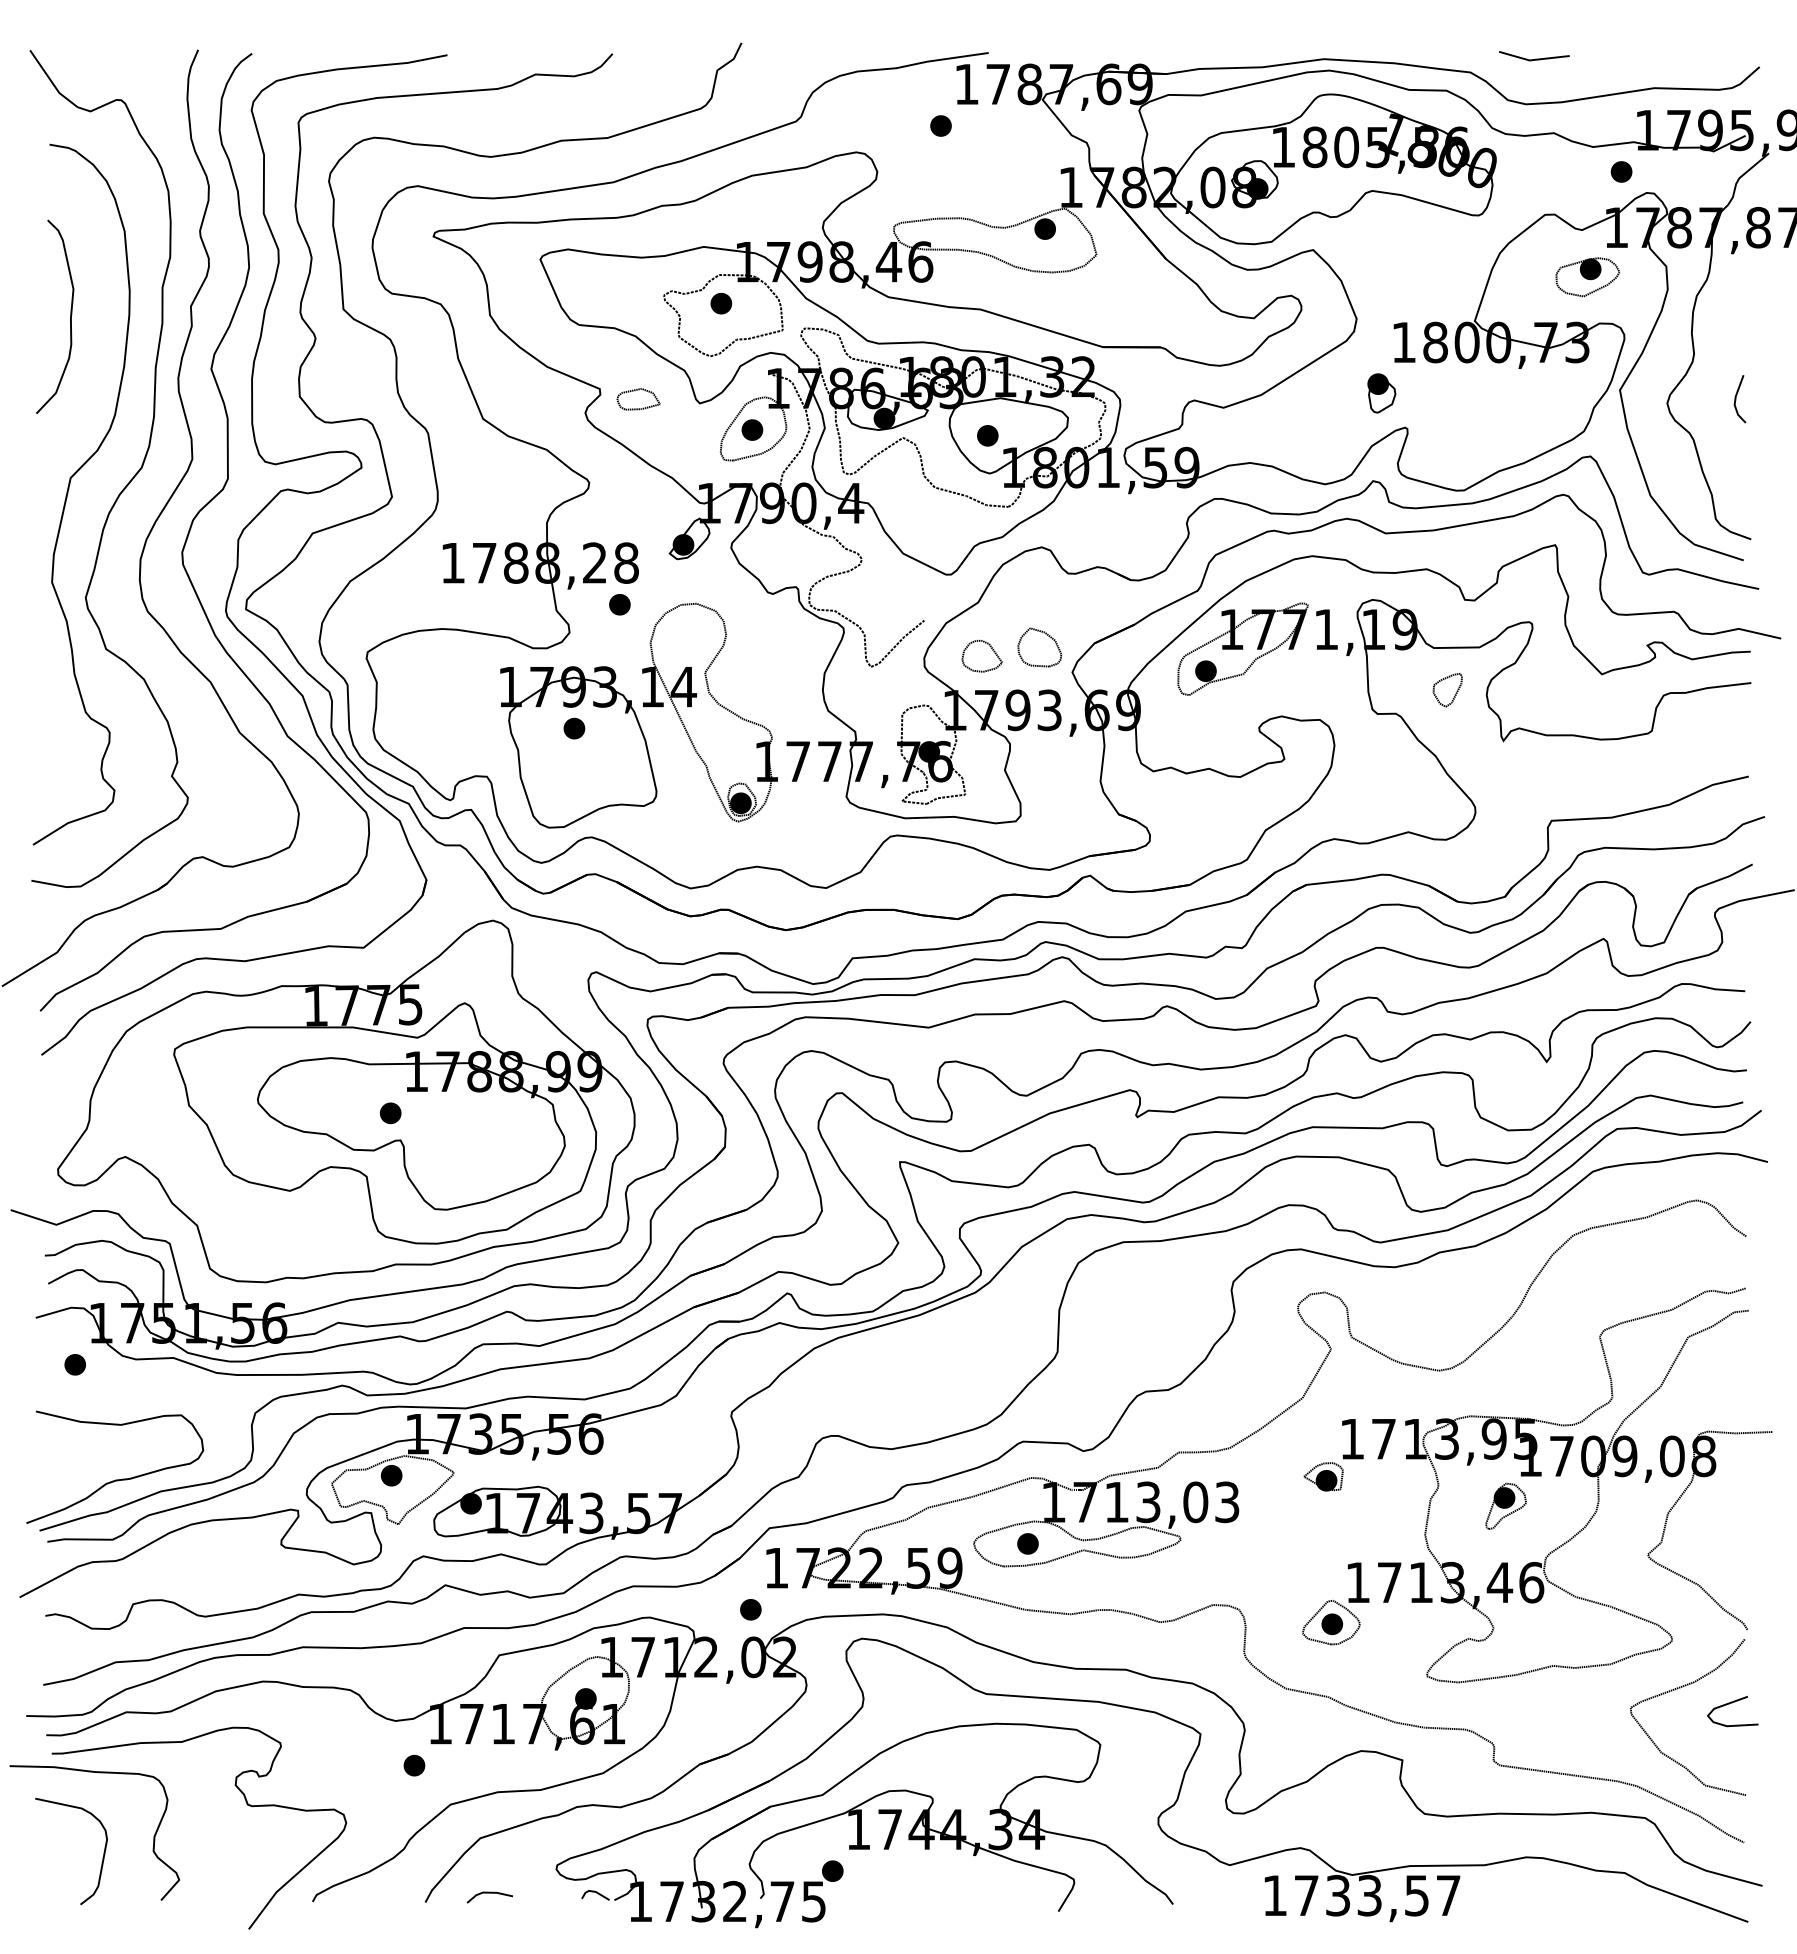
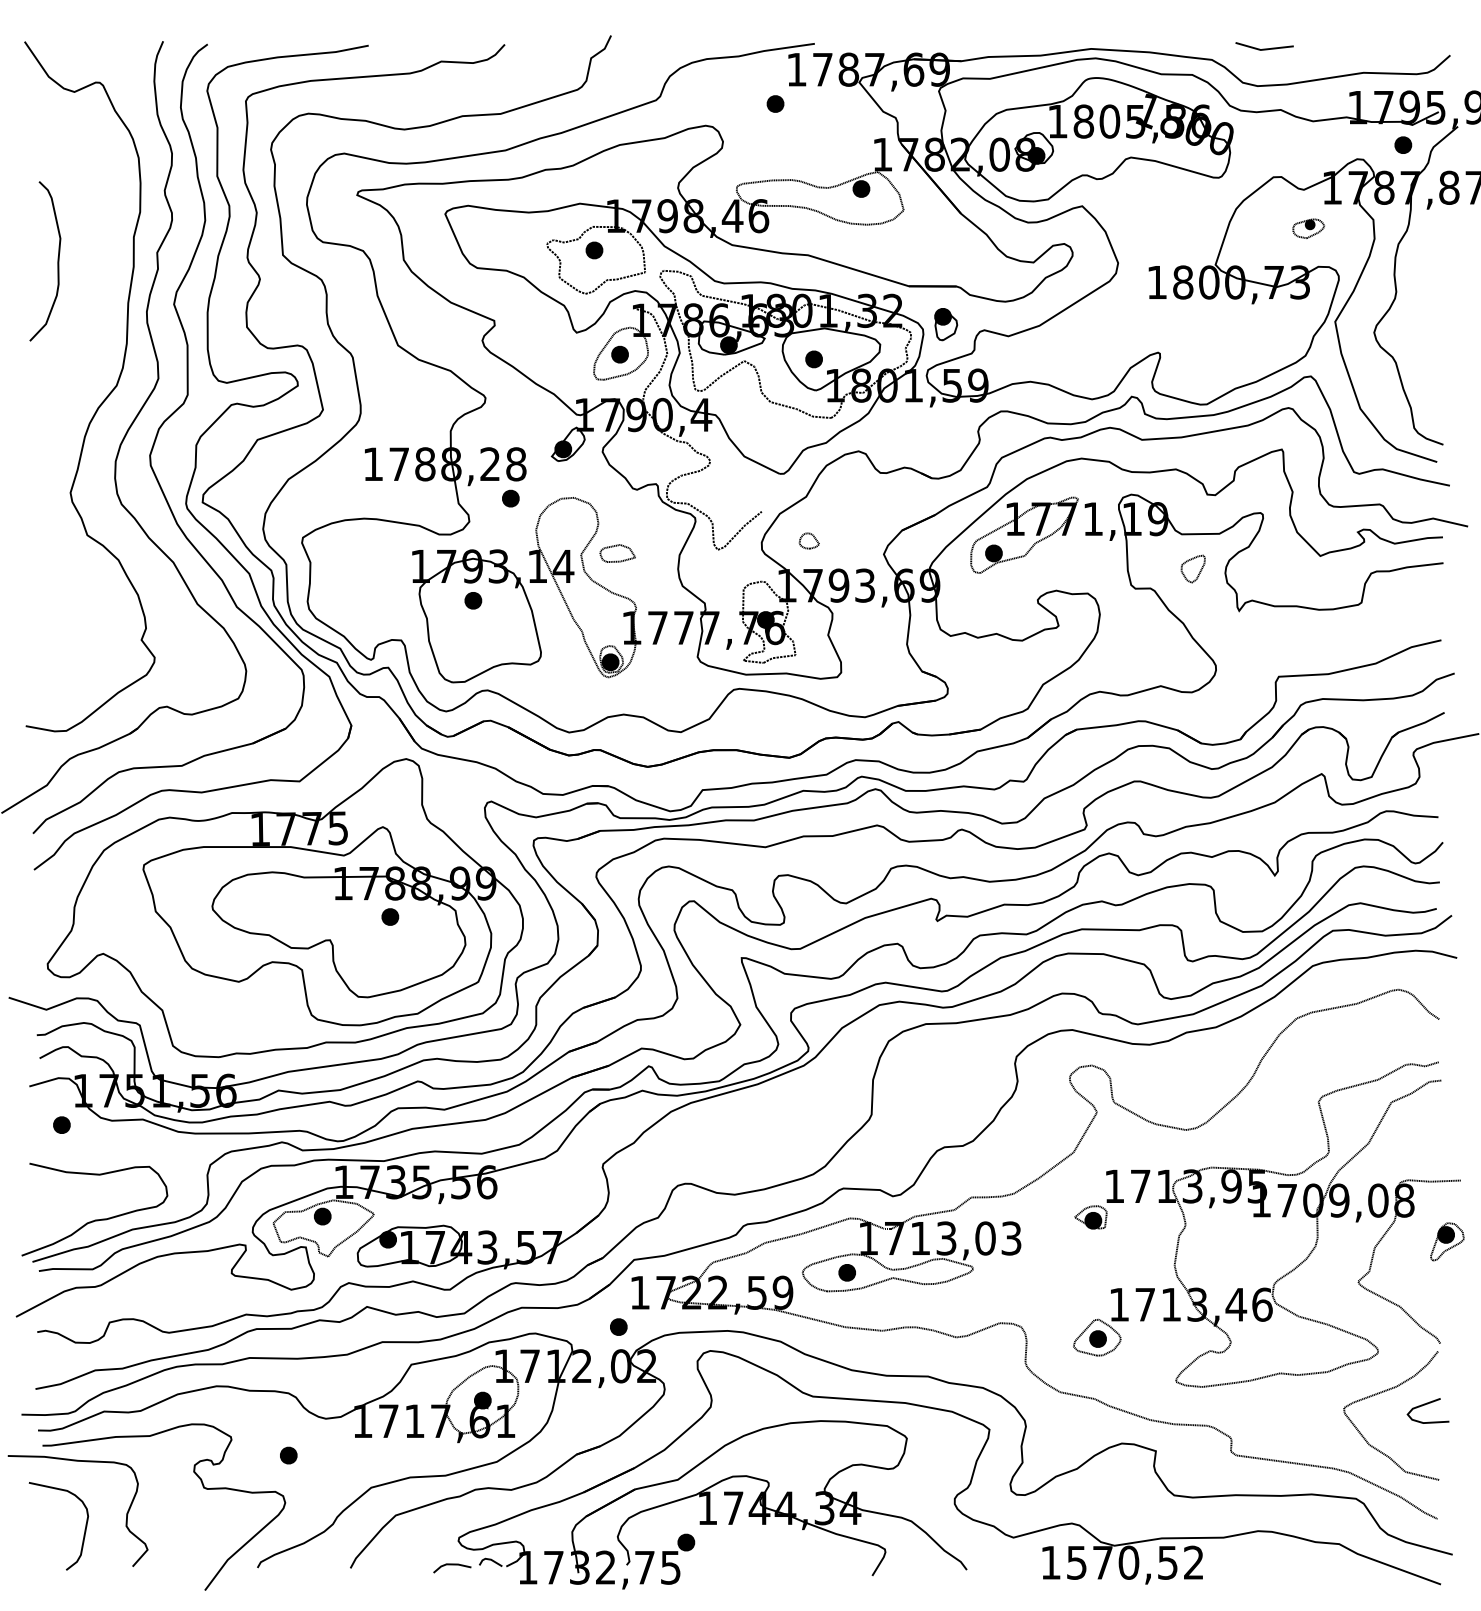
part: (1621, 171) -> (1403, 144), moved
part: (1587, 277) -> (1308, 228), size x0.6
part: (1381, 393) -> (945, 324), moved
part: (638, 399) -> (617, 553), moved
part: (1739, 399) -> (1433, 329), removed
part: (69, 489) -> (57, 403), removed
part: (1039, 647) -> (856, 533), removed
part: (981, 655) -> (808, 540), size x0.6
part: (390, 1113) -> (390, 917), moved
part: (1505, 1505) -> (1446, 1241), moved
part: (414, 1765) -> (288, 1455), moved
line: (489, 1893) -> (451, 1565), moved
text: (1377, 1895) -> (1135, 1562), 1733,57 -> 1570,52

